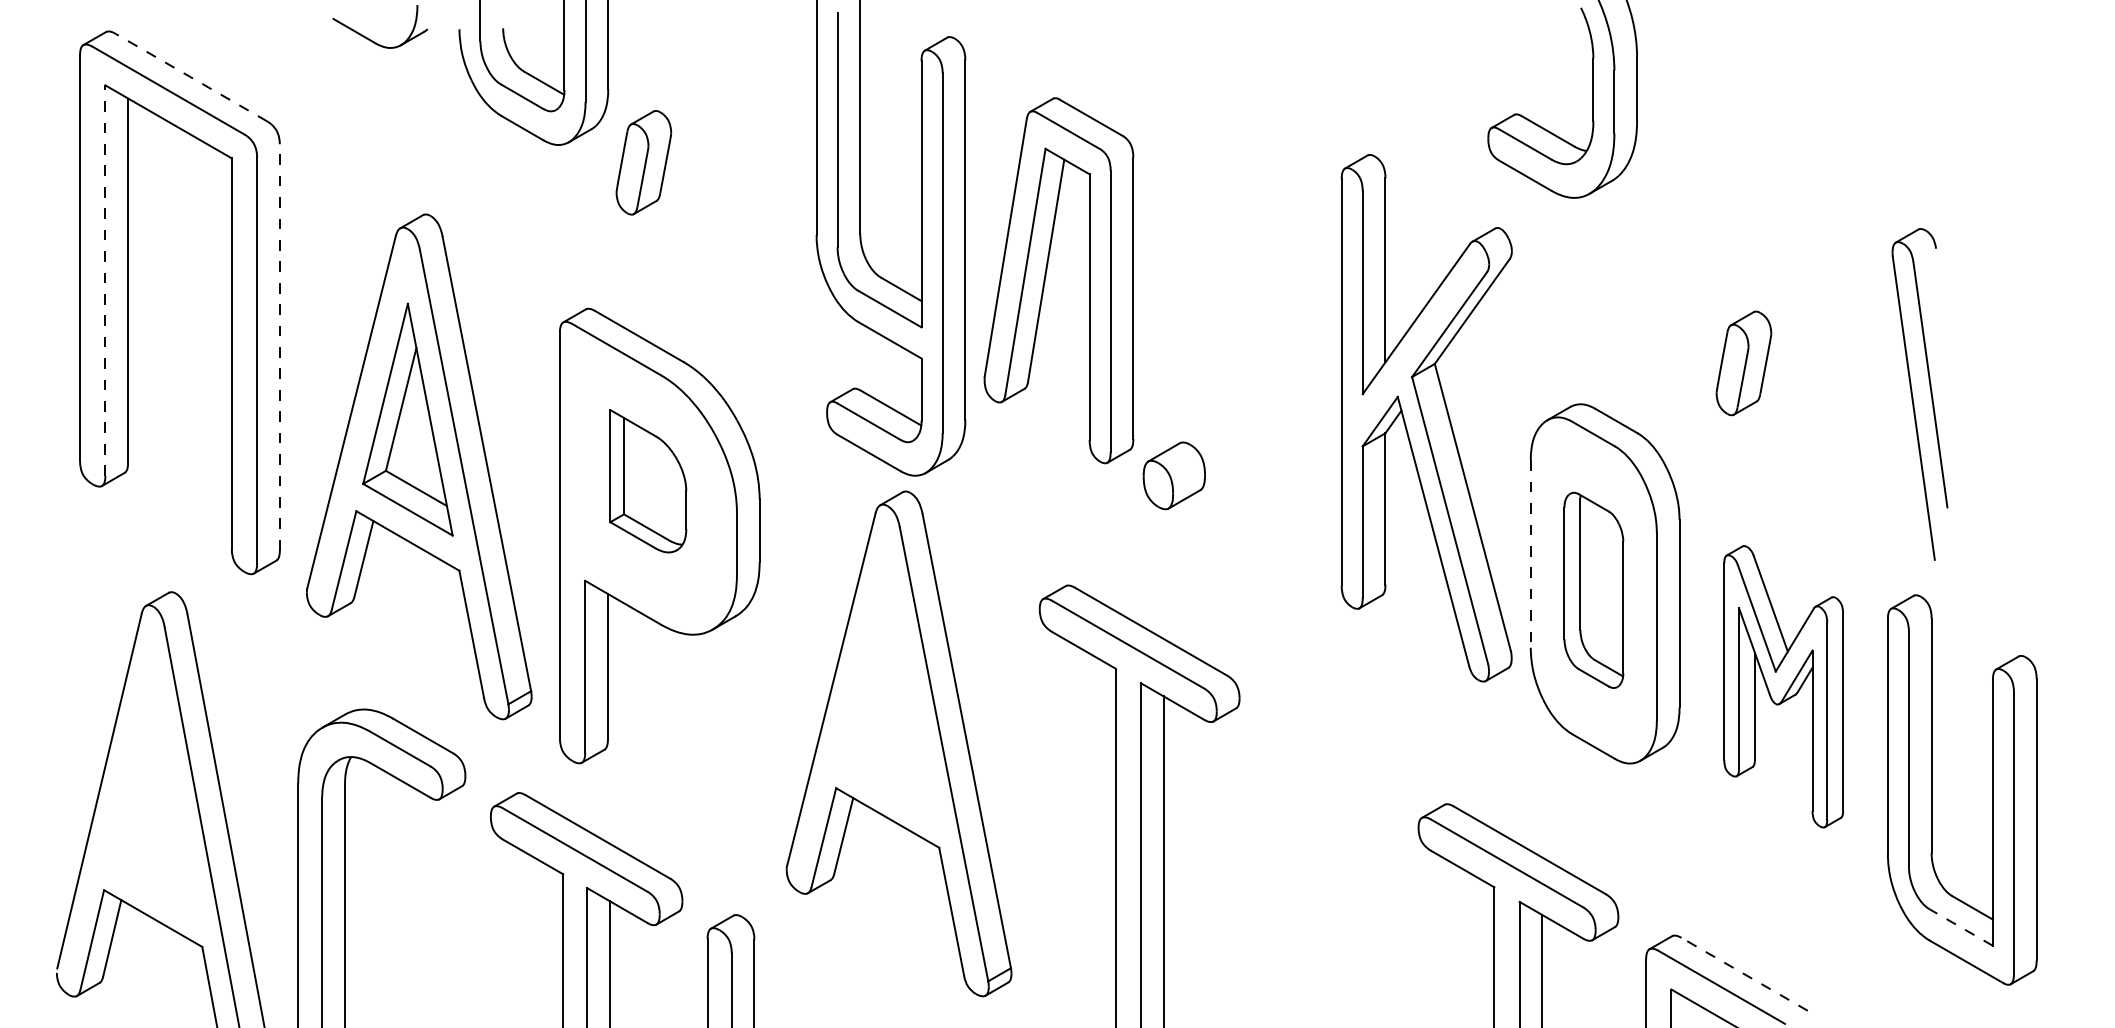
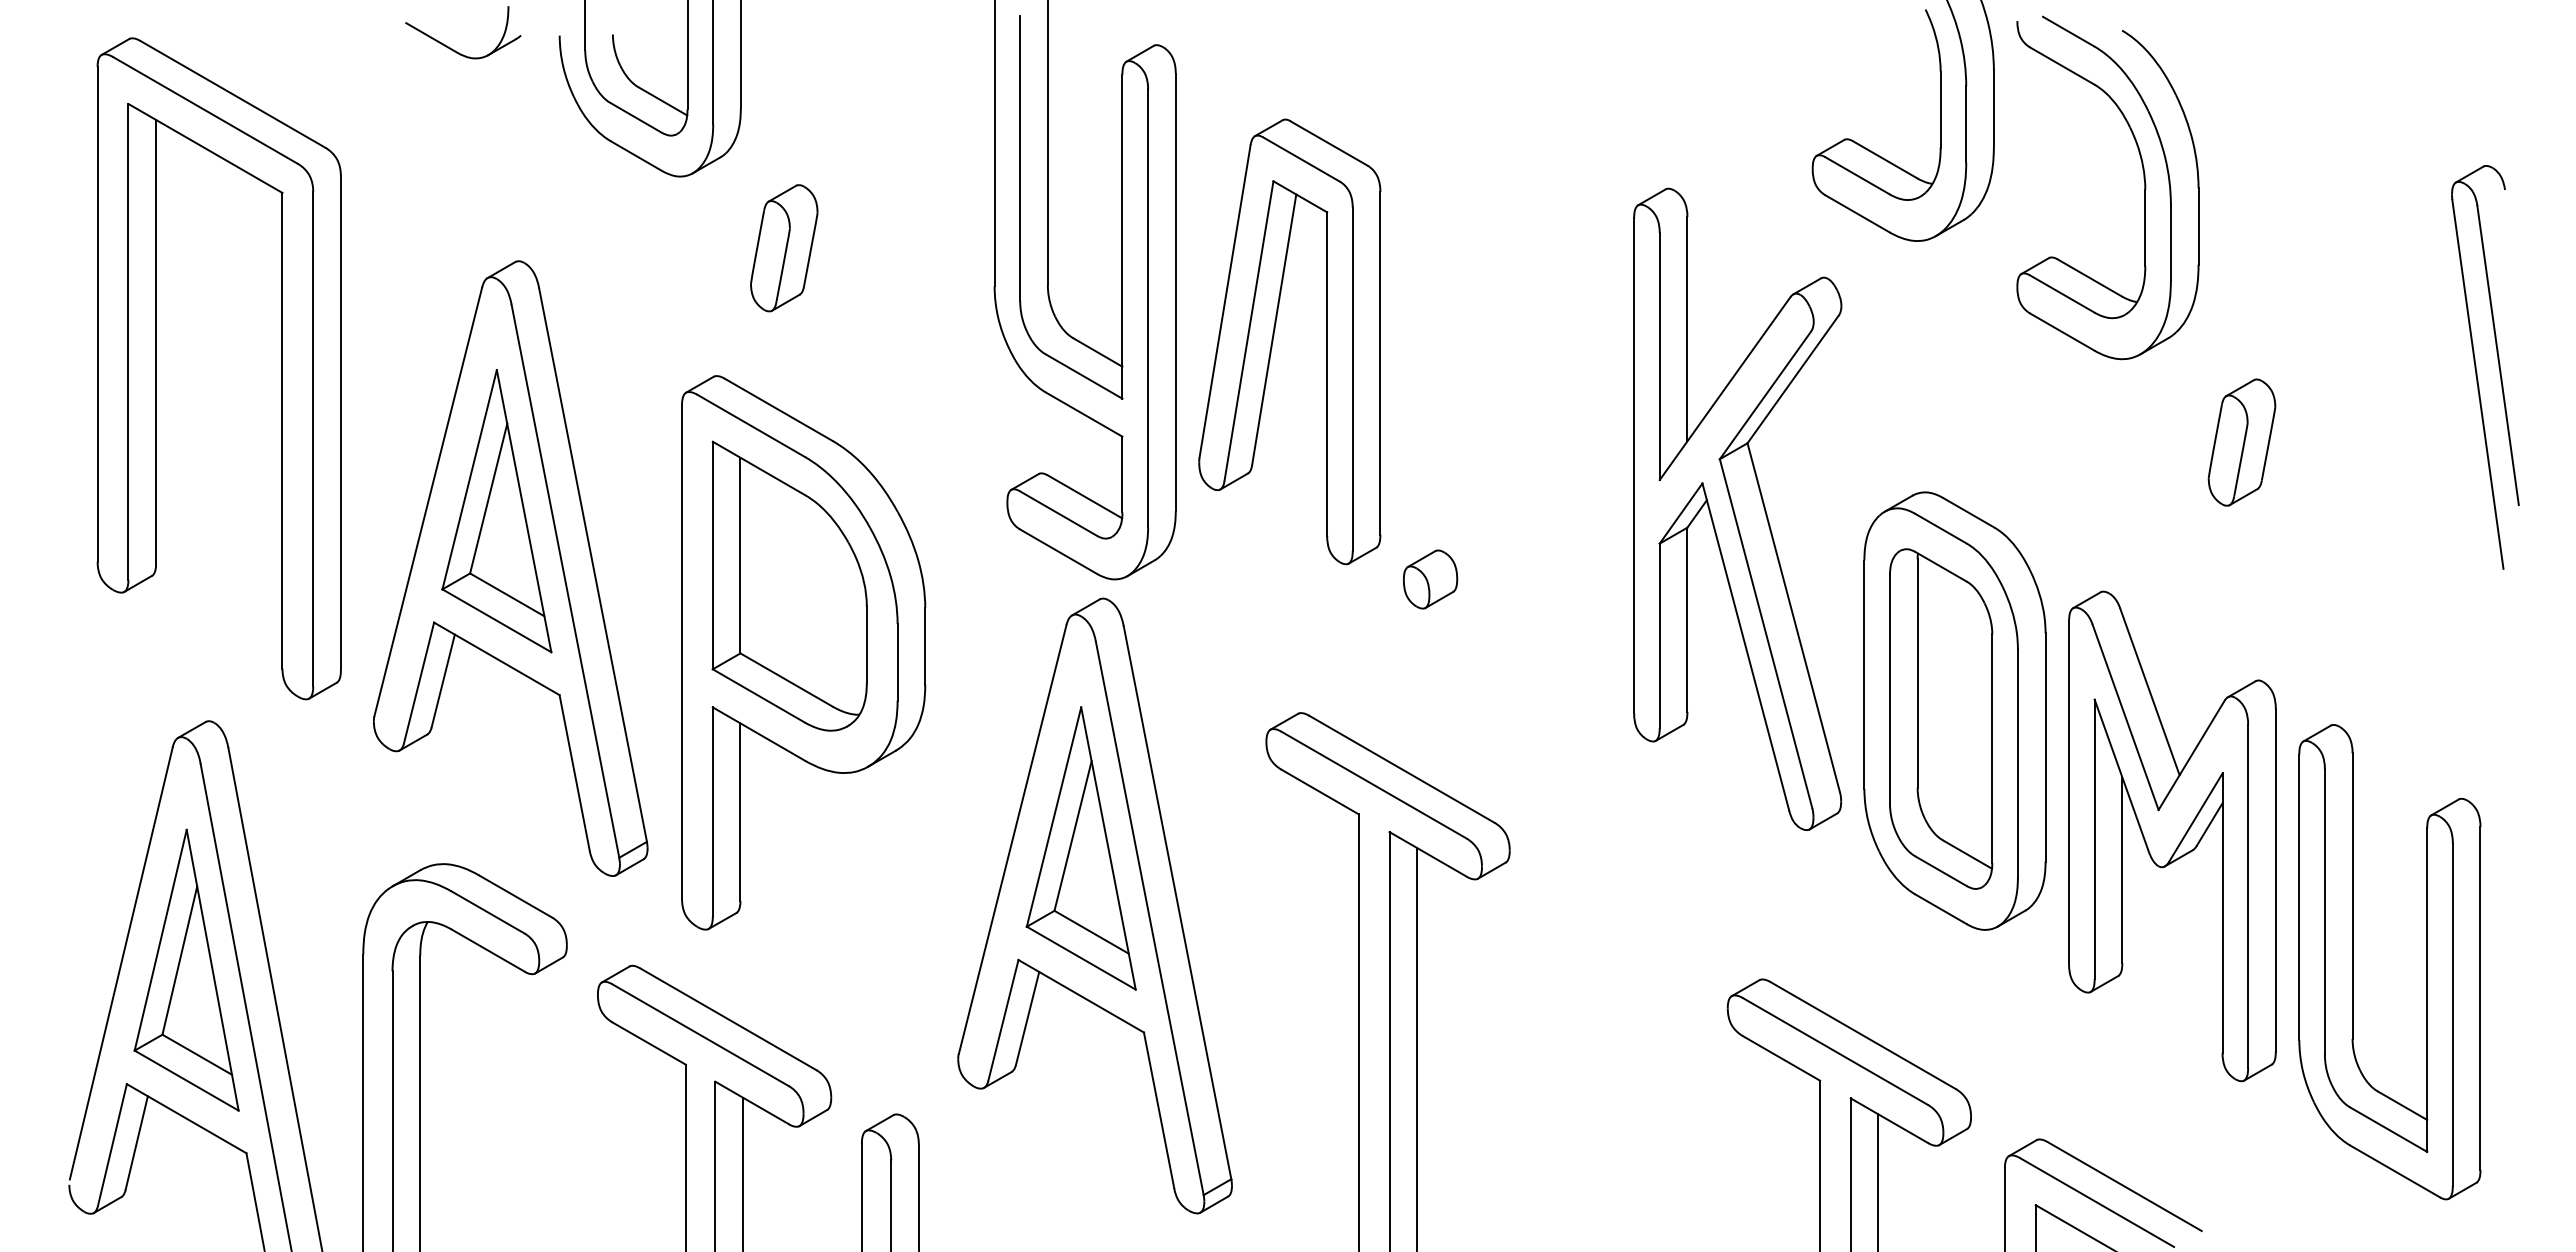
line: (191, 77) -> (233, 94), dashed -> solid
part: (1759, 147) -> (2143, 179), added
part: (644, 162) -> (784, 248), moved
line: (105, 280) -> (128, 341), dashed -> solid
line: (279, 346) -> (340, 422), dashed -> solid
part: (1743, 363) -> (2241, 442), moved
part: (1912, 394) -> (2476, 367), moved
part: (1174, 475) -> (1430, 579), size x0.71
part: (648, 480) -> (789, 585), size x1.67
line: (1530, 554) -> (1864, 675), dashed -> solid
part: (1594, 589) -> (1941, 718), size x1.43
part: (1783, 686) -> (2172, 836), size x1.43
part: (887, 696) -> (1080, 848), added
part: (153, 796) -> (186, 969), added
line: (1961, 927) -> (2388, 1129), dashed -> solid
line: (1744, 974) -> (2124, 1186), dashed -> solid

